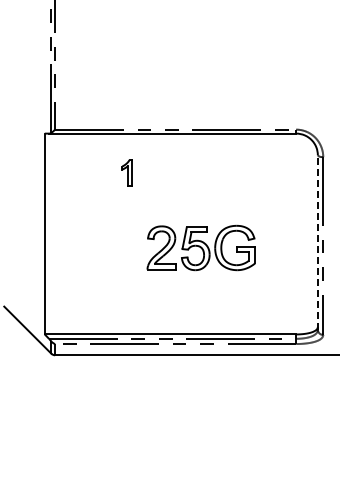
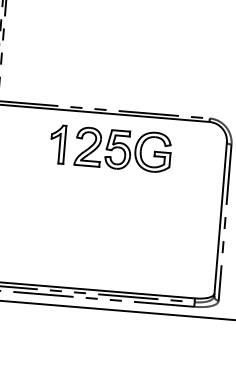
part: (126, 172) -> (57, 143), size x1.67
line: (317, 242) -> (220, 219), dashed -> solid
part: (200, 247) -> (122, 149), moved

